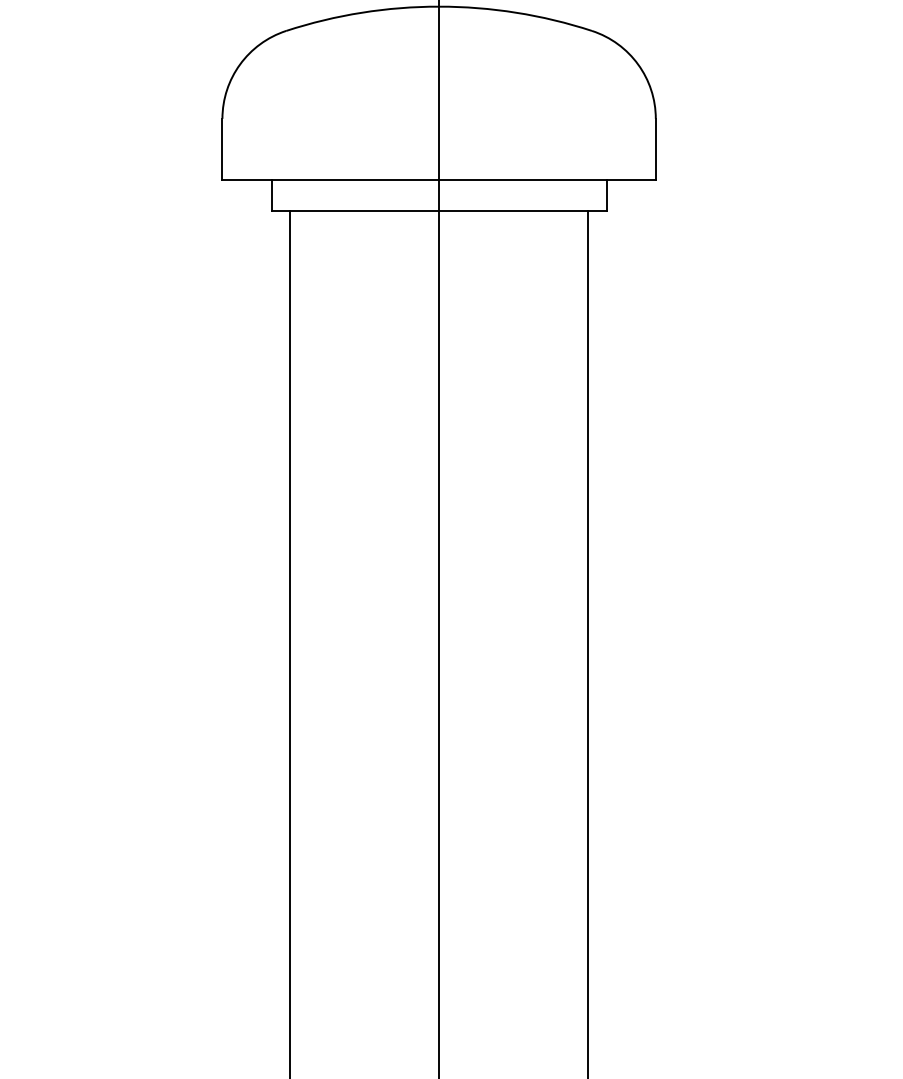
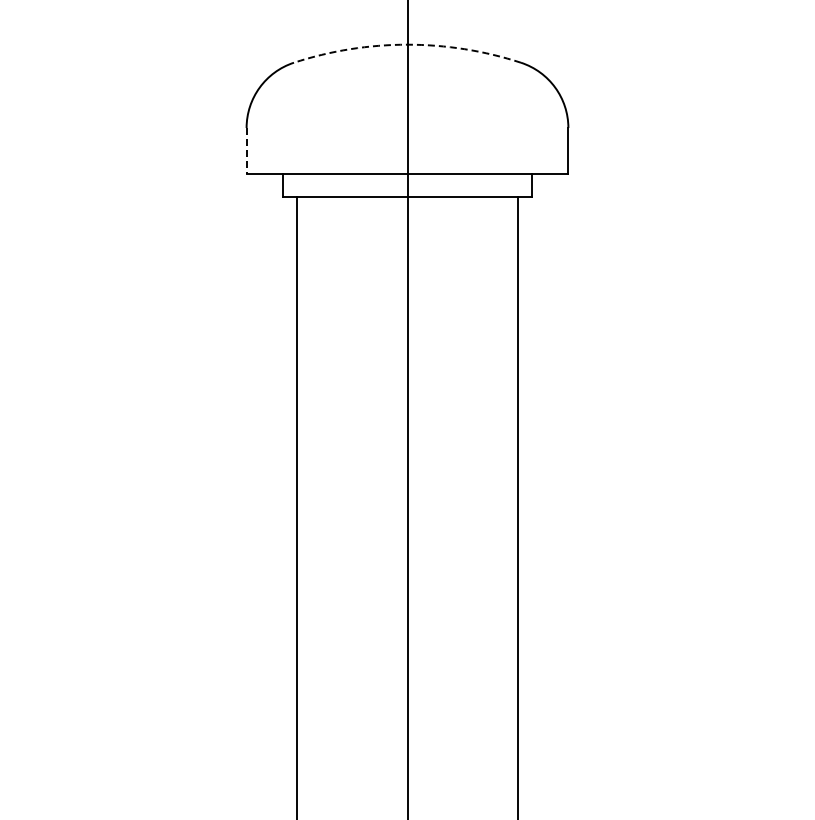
arc: (439, 6) -> (407, 44), solid -> dashed
line: (222, 149) -> (246, 150), solid -> dashed

